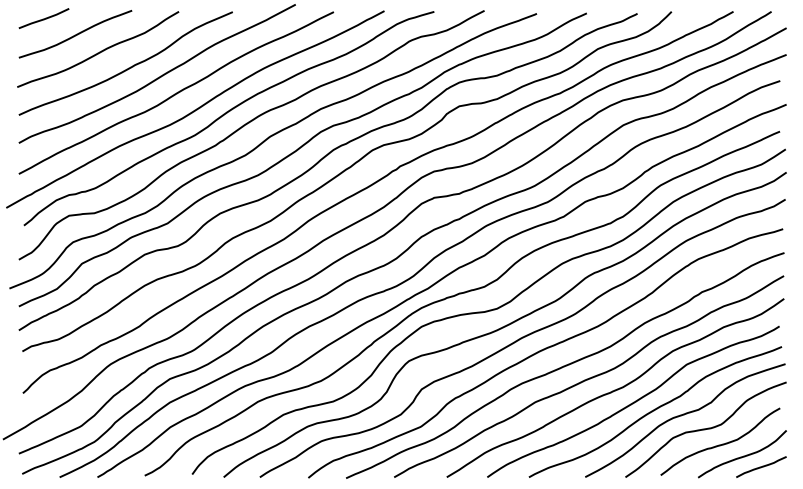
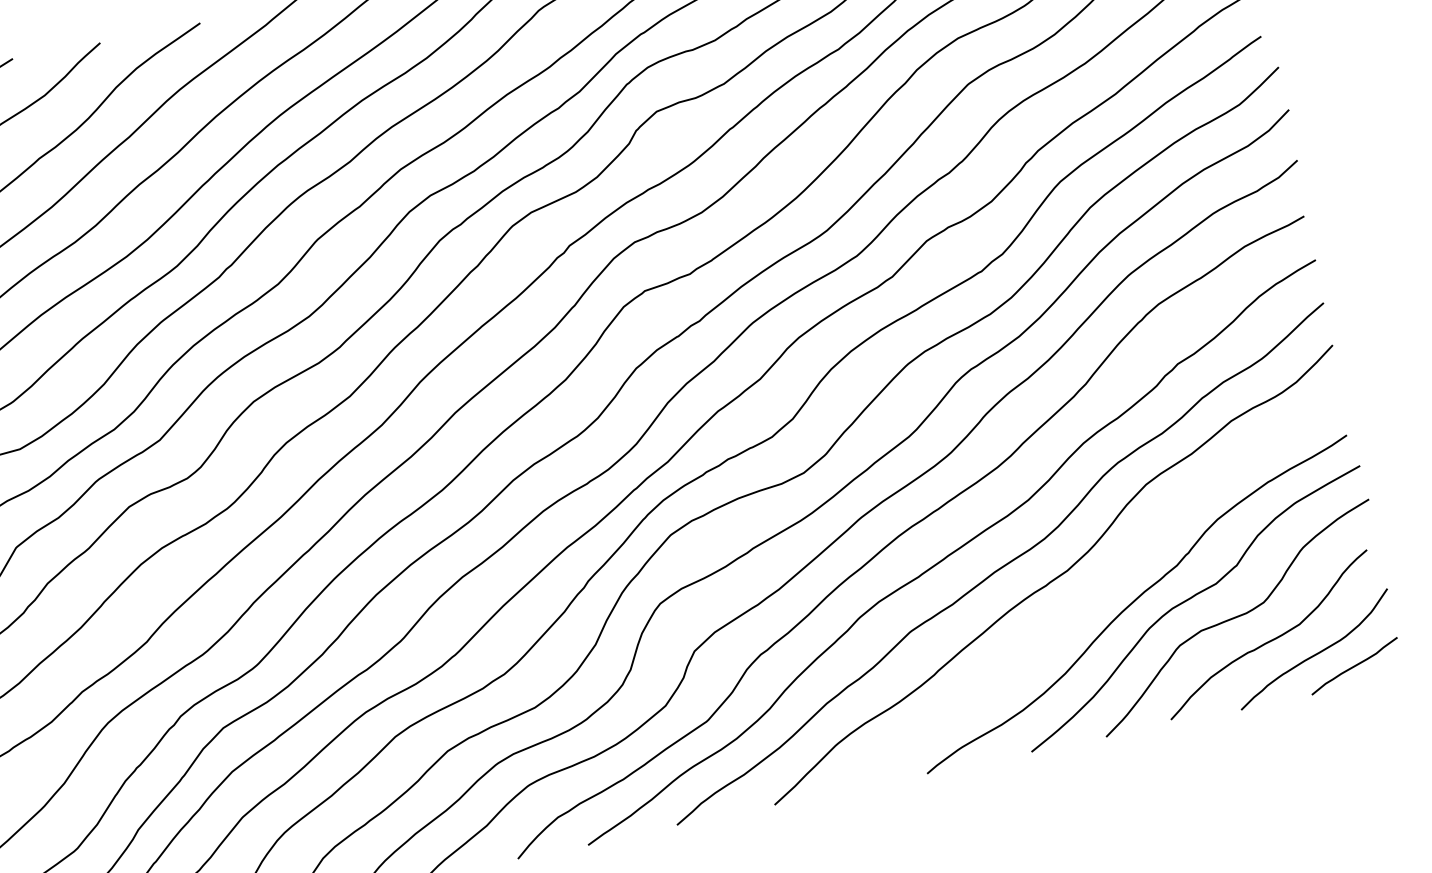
curve: (633, 401) -> (1092, 593), removed

